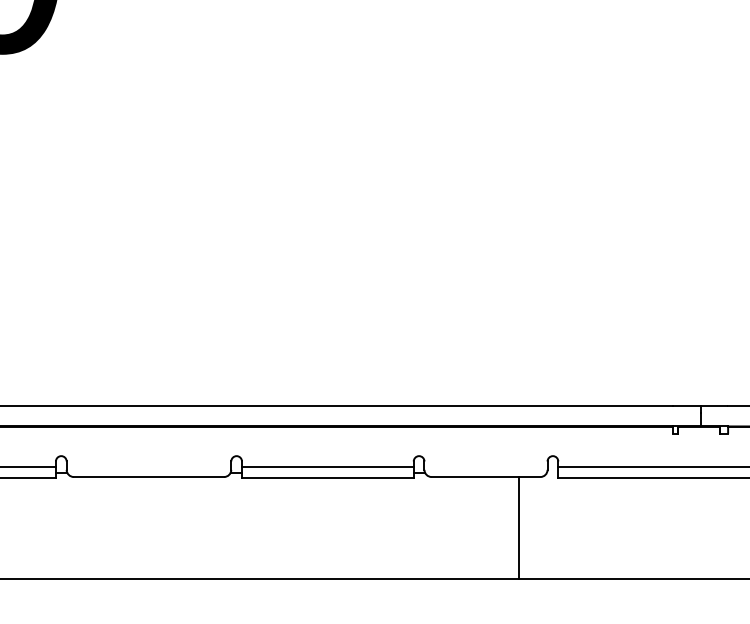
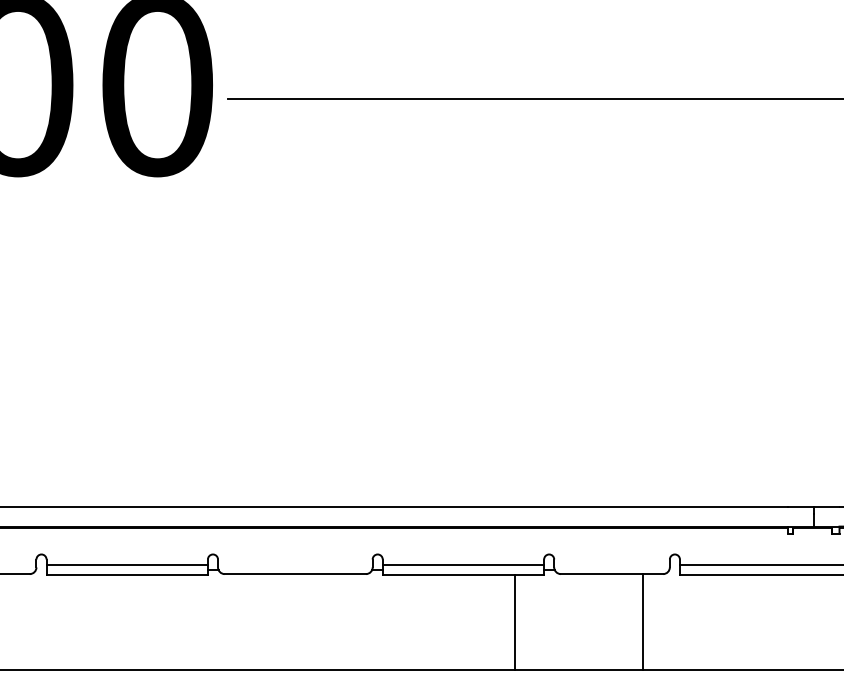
line: (383, 528) -> (515, 622), added

